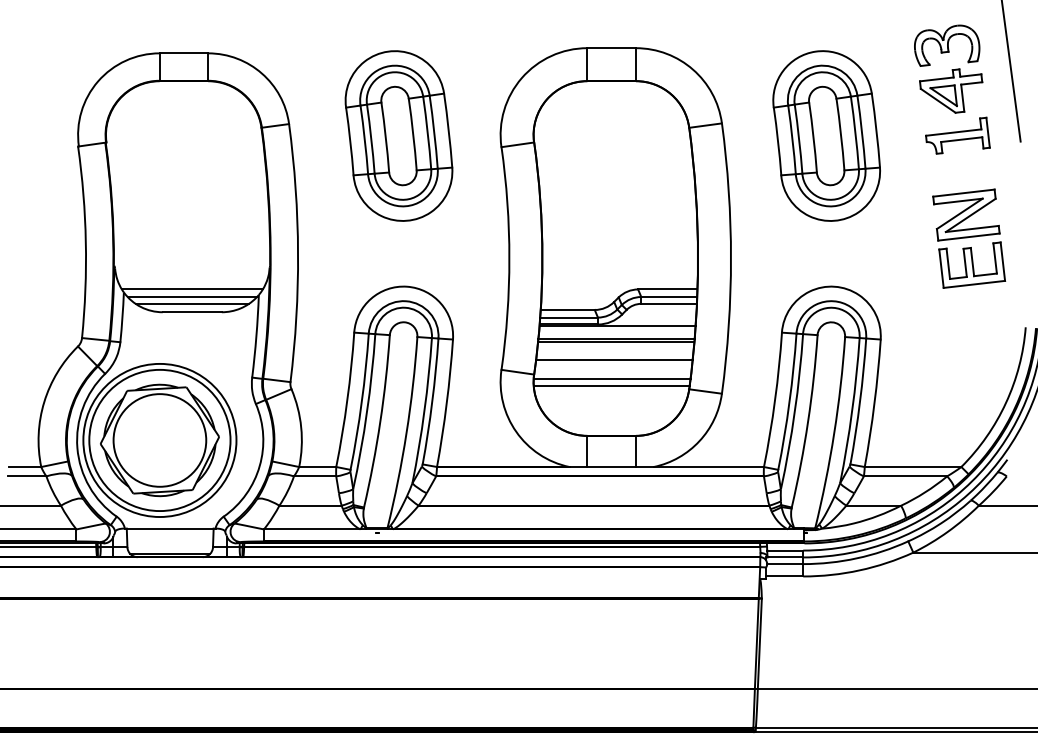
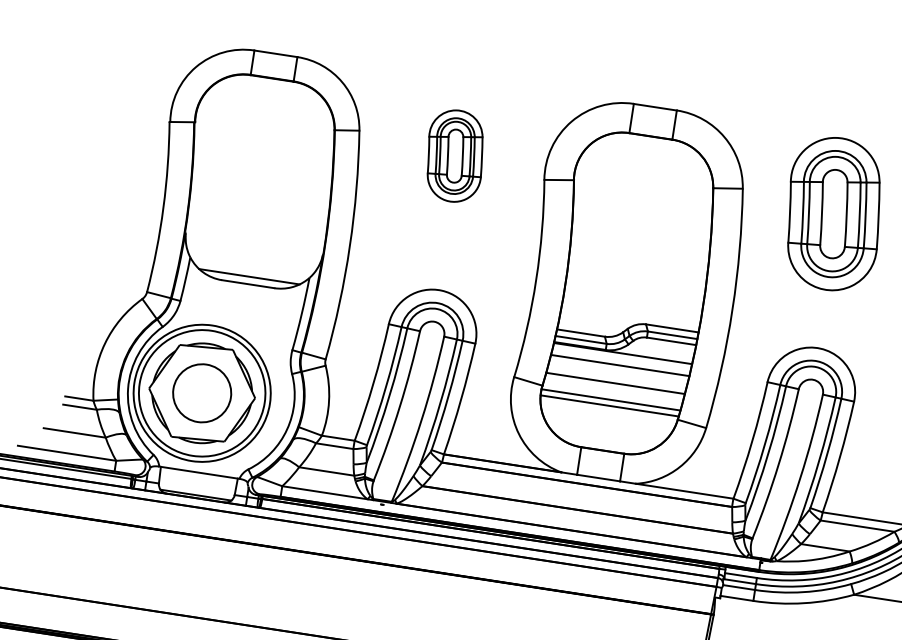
part: (398, 135) -> (454, 155), size x0.6
line: (191, 289) -> (250, 263), removed
line: (192, 297) -> (250, 271), removed
line: (616, 342) -> (619, 368), removed
circle: (159, 440) -> (201, 393), size x0.7

